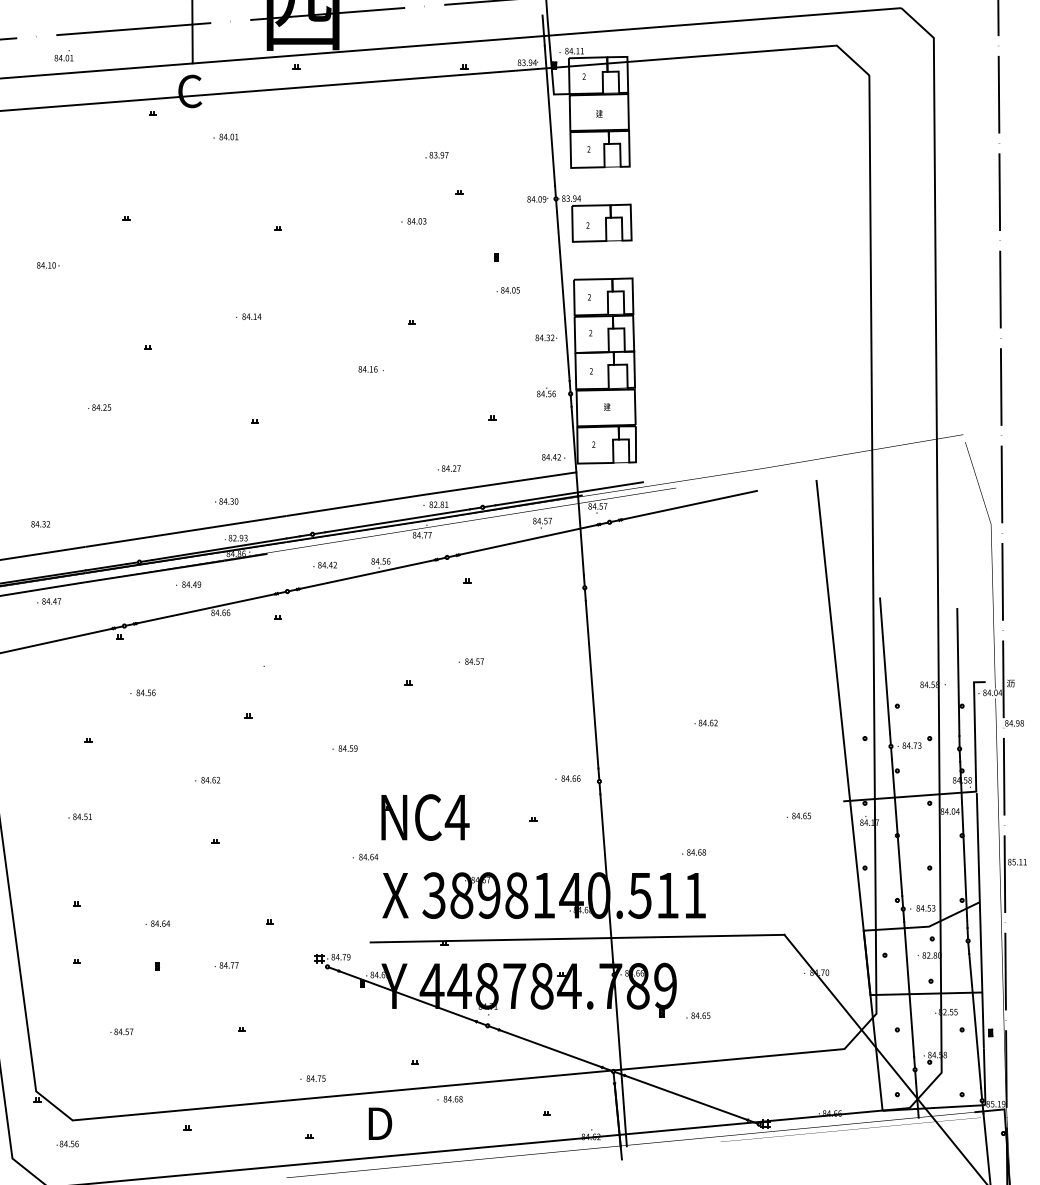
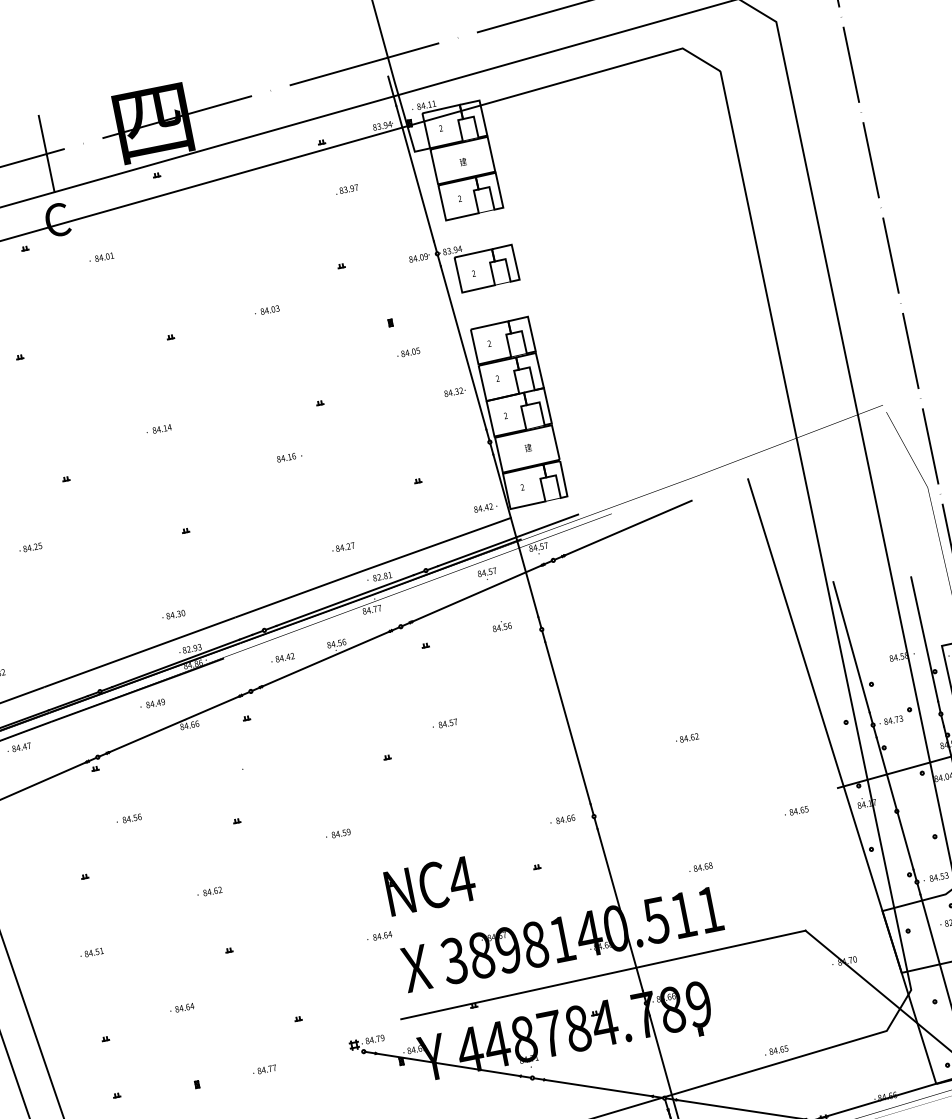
text: (436, 155) -> (346, 189), moved
text: (413, 221) -> (266, 310), moved
text: (546, 392) -> (502, 625), moved
text: (449, 468) -> (343, 547), moved
text: (157, 923) -> (181, 1008), moved
text: (698, 1015) -> (776, 1050), moved

